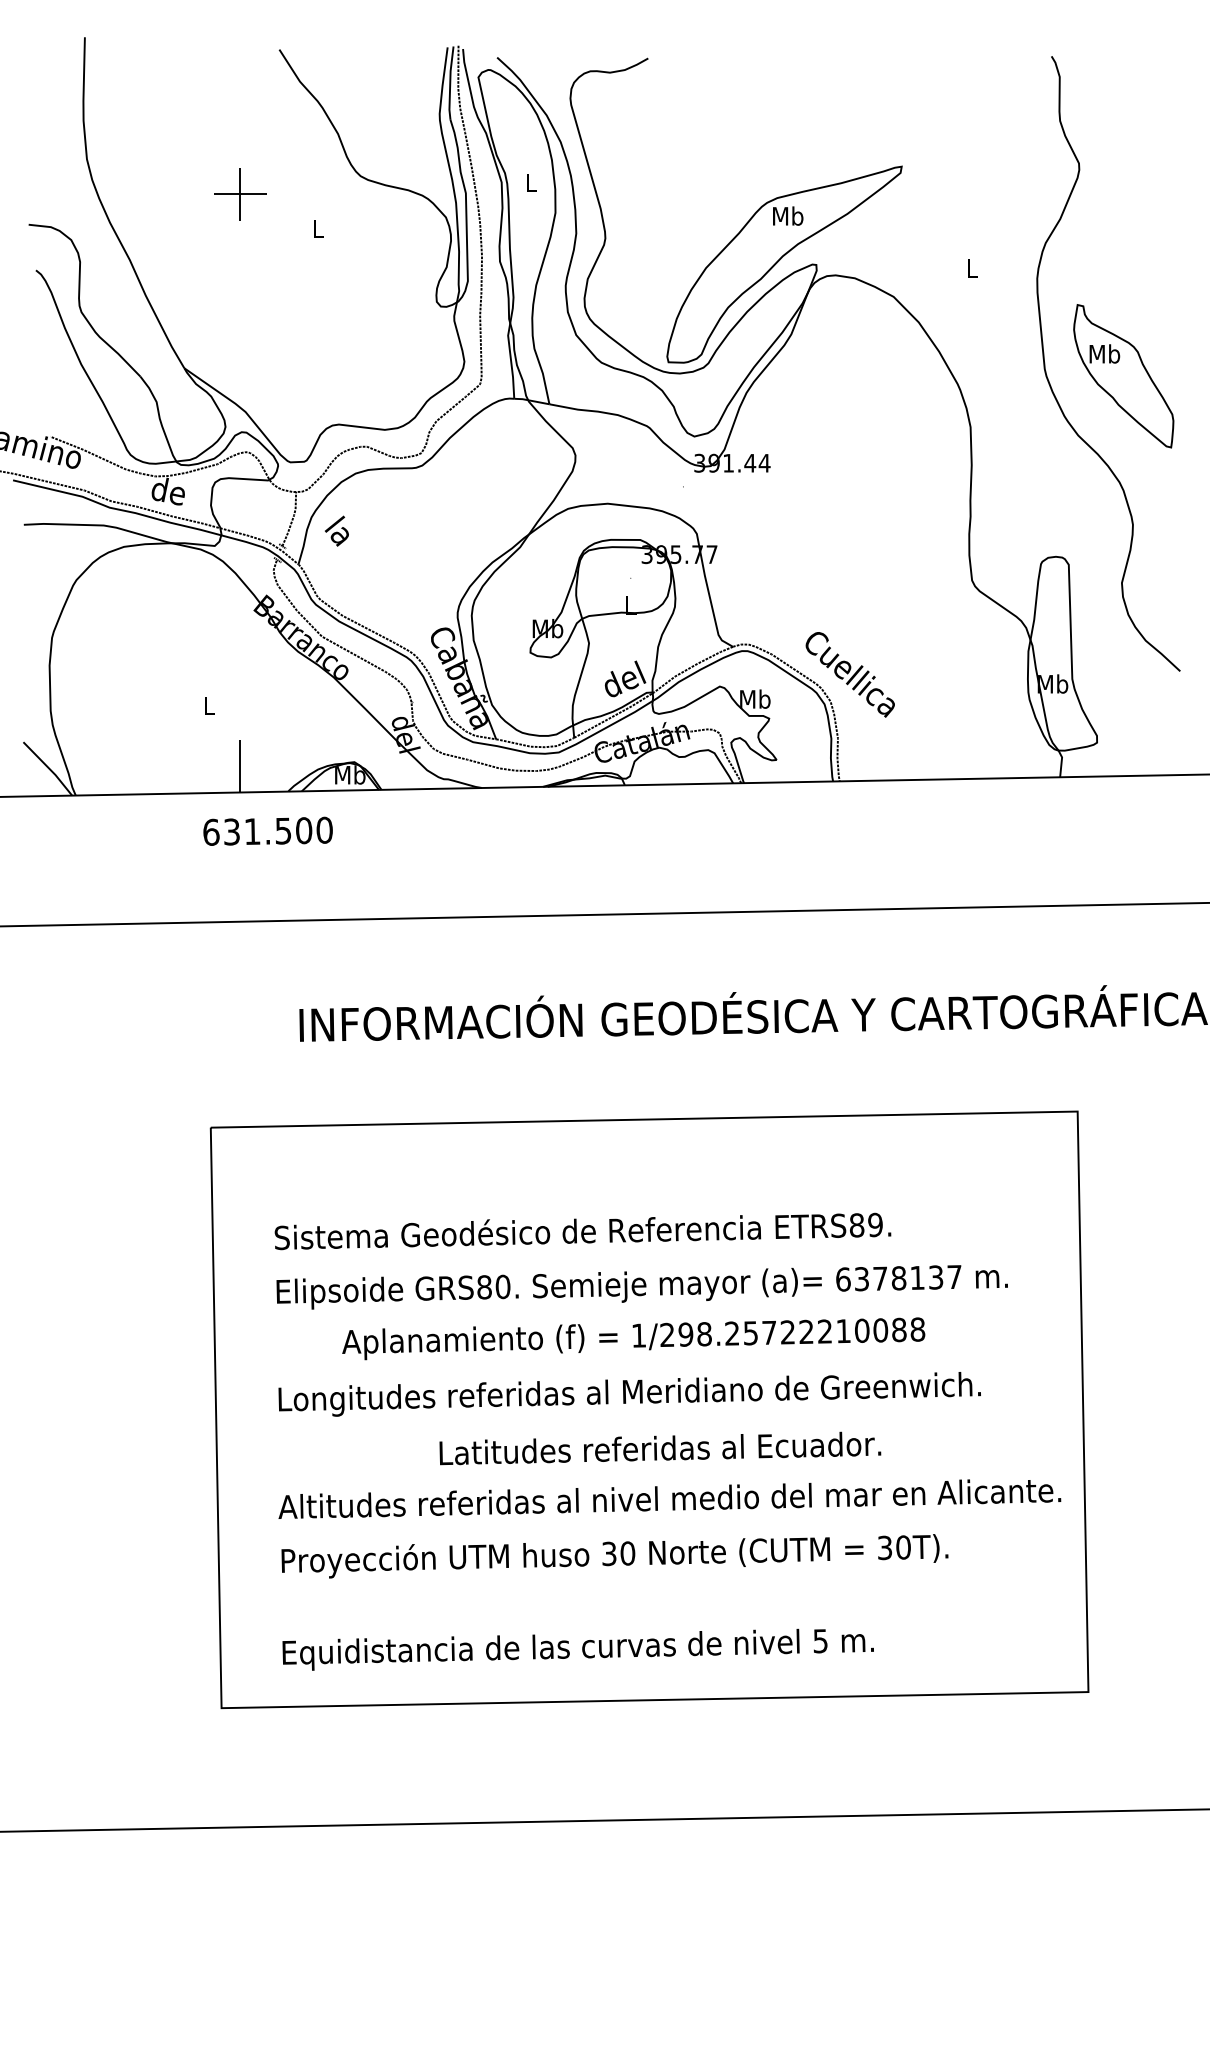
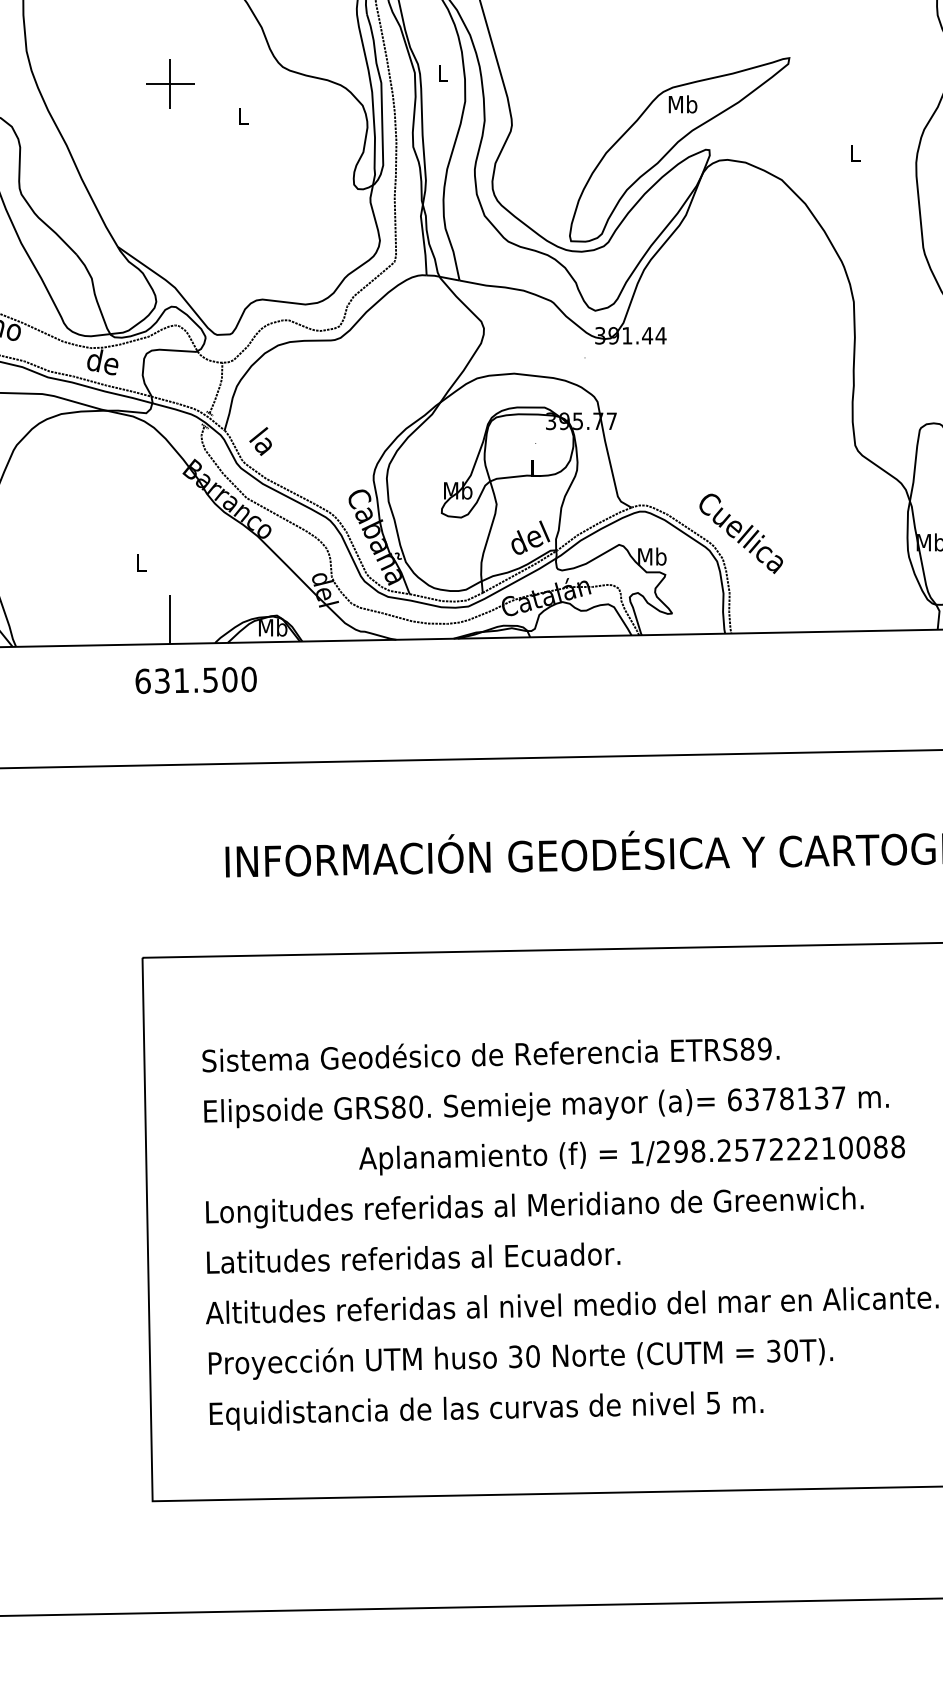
text: (336, 530) -> (260, 440), moved
text: (633, 1338) -> (631, 1155), moved
text: (660, 1448) -> (413, 1258), moved
text: (577, 1649) -> (485, 1410), moved

